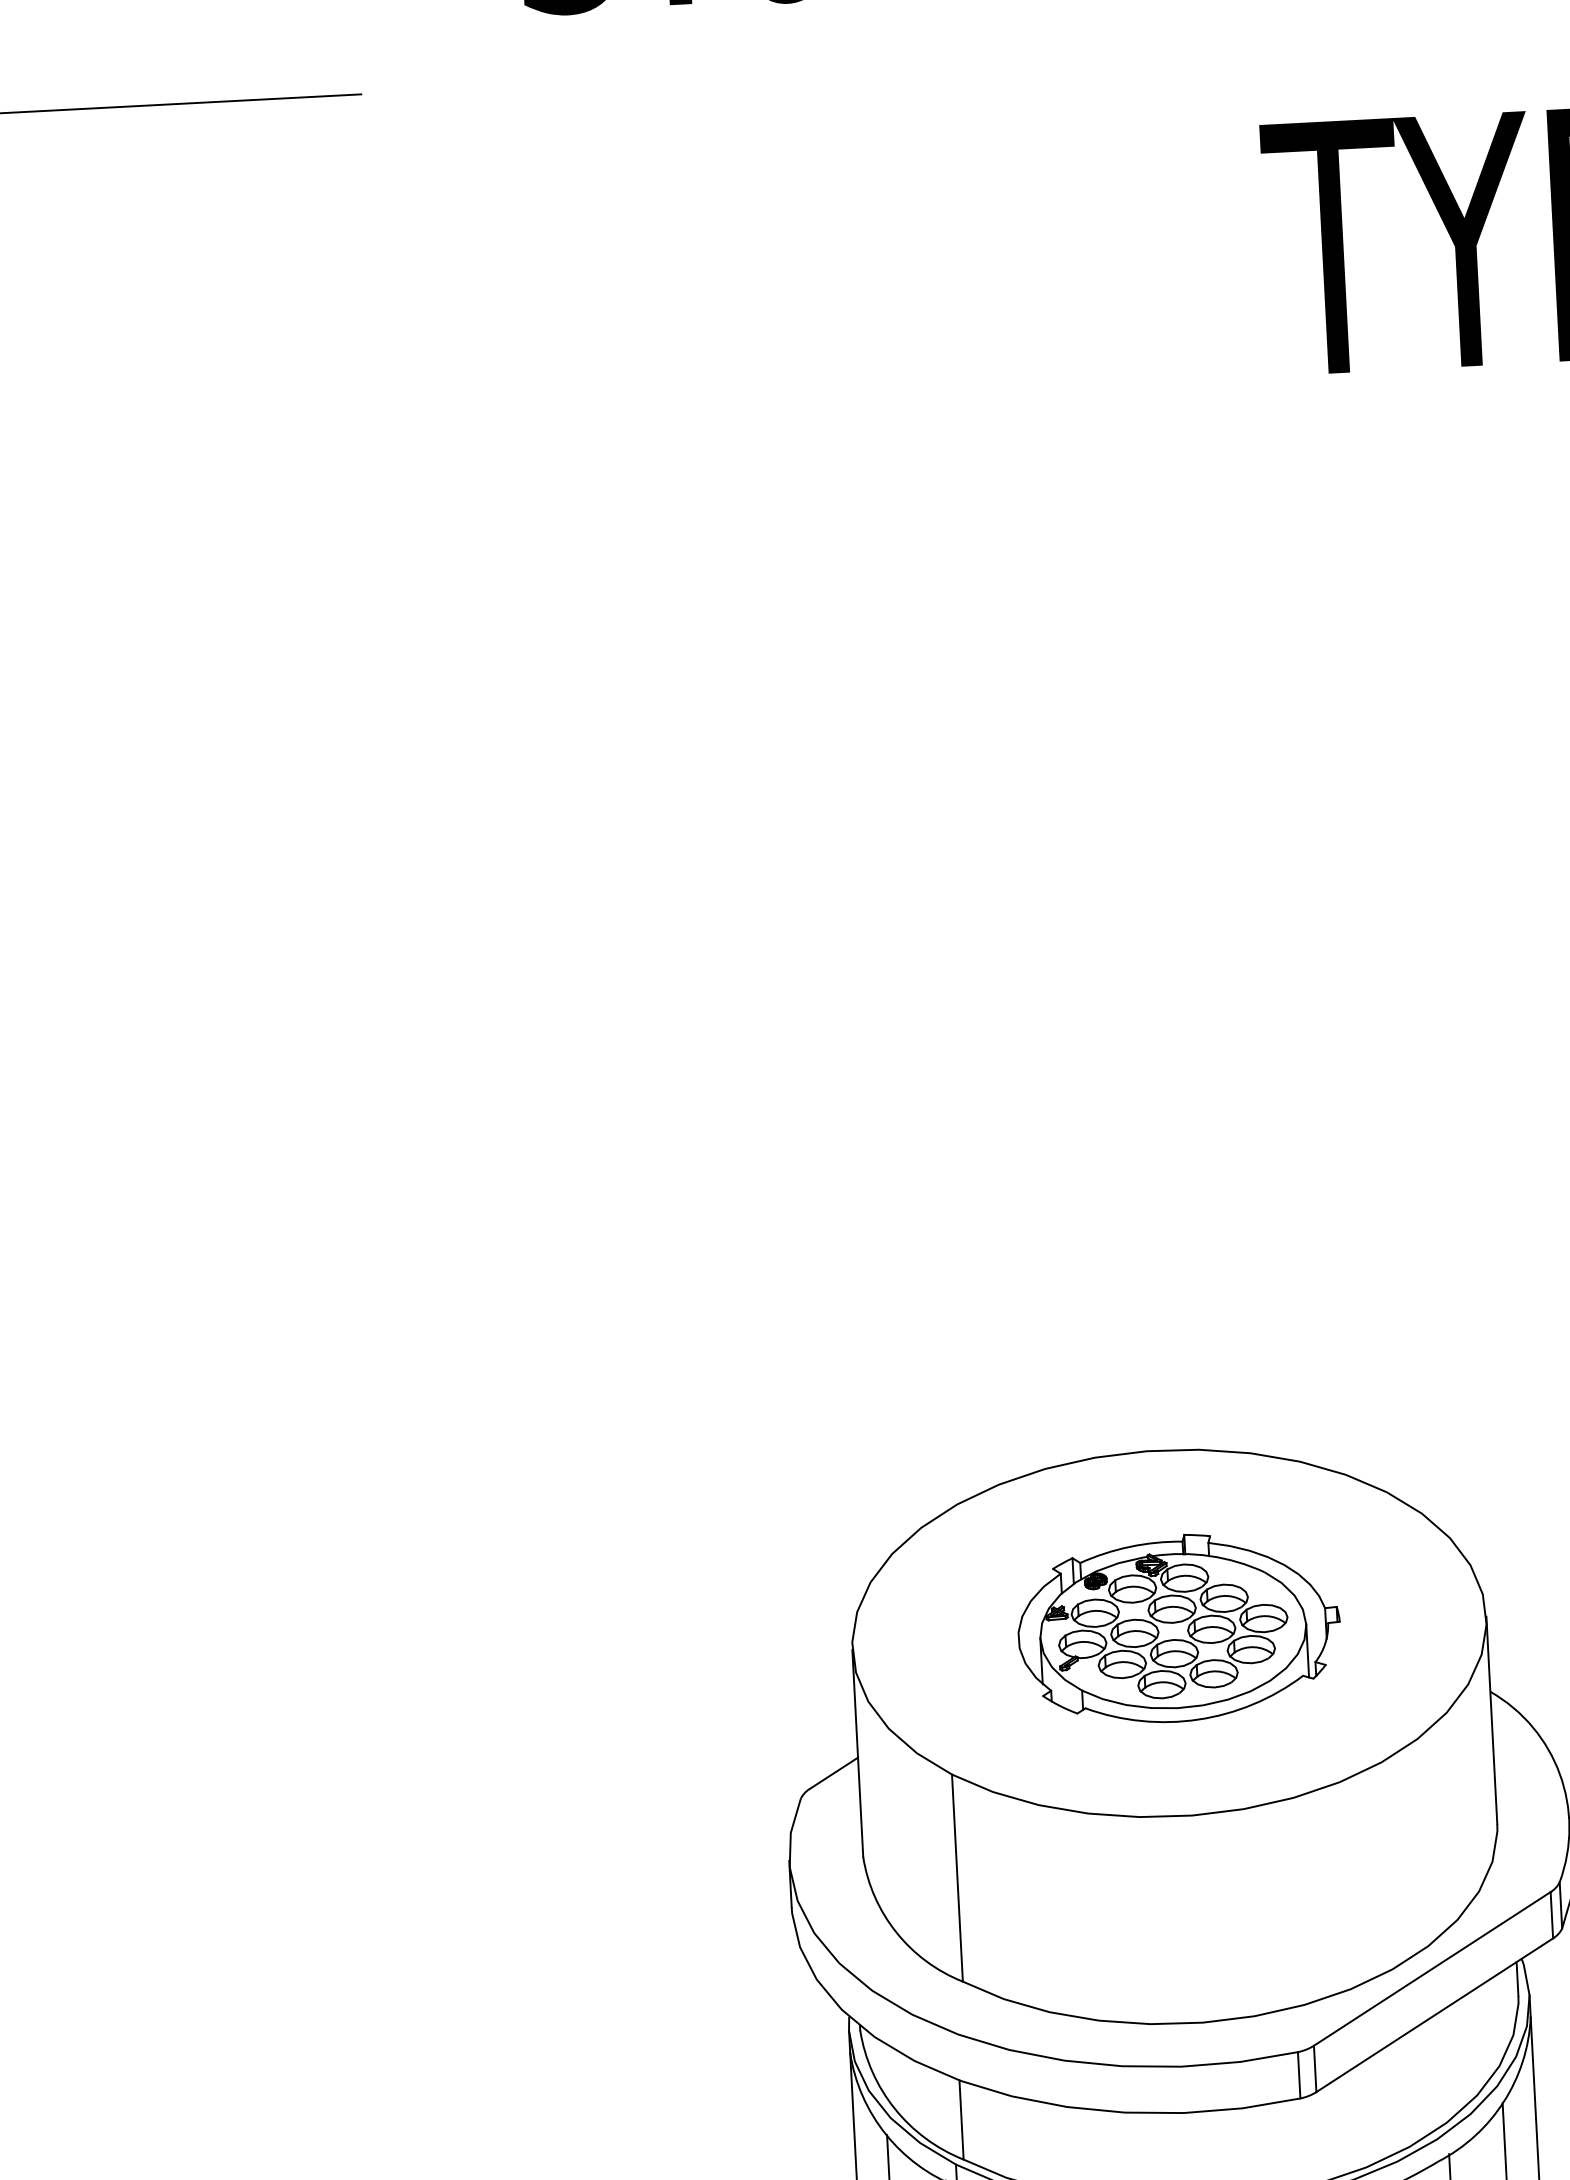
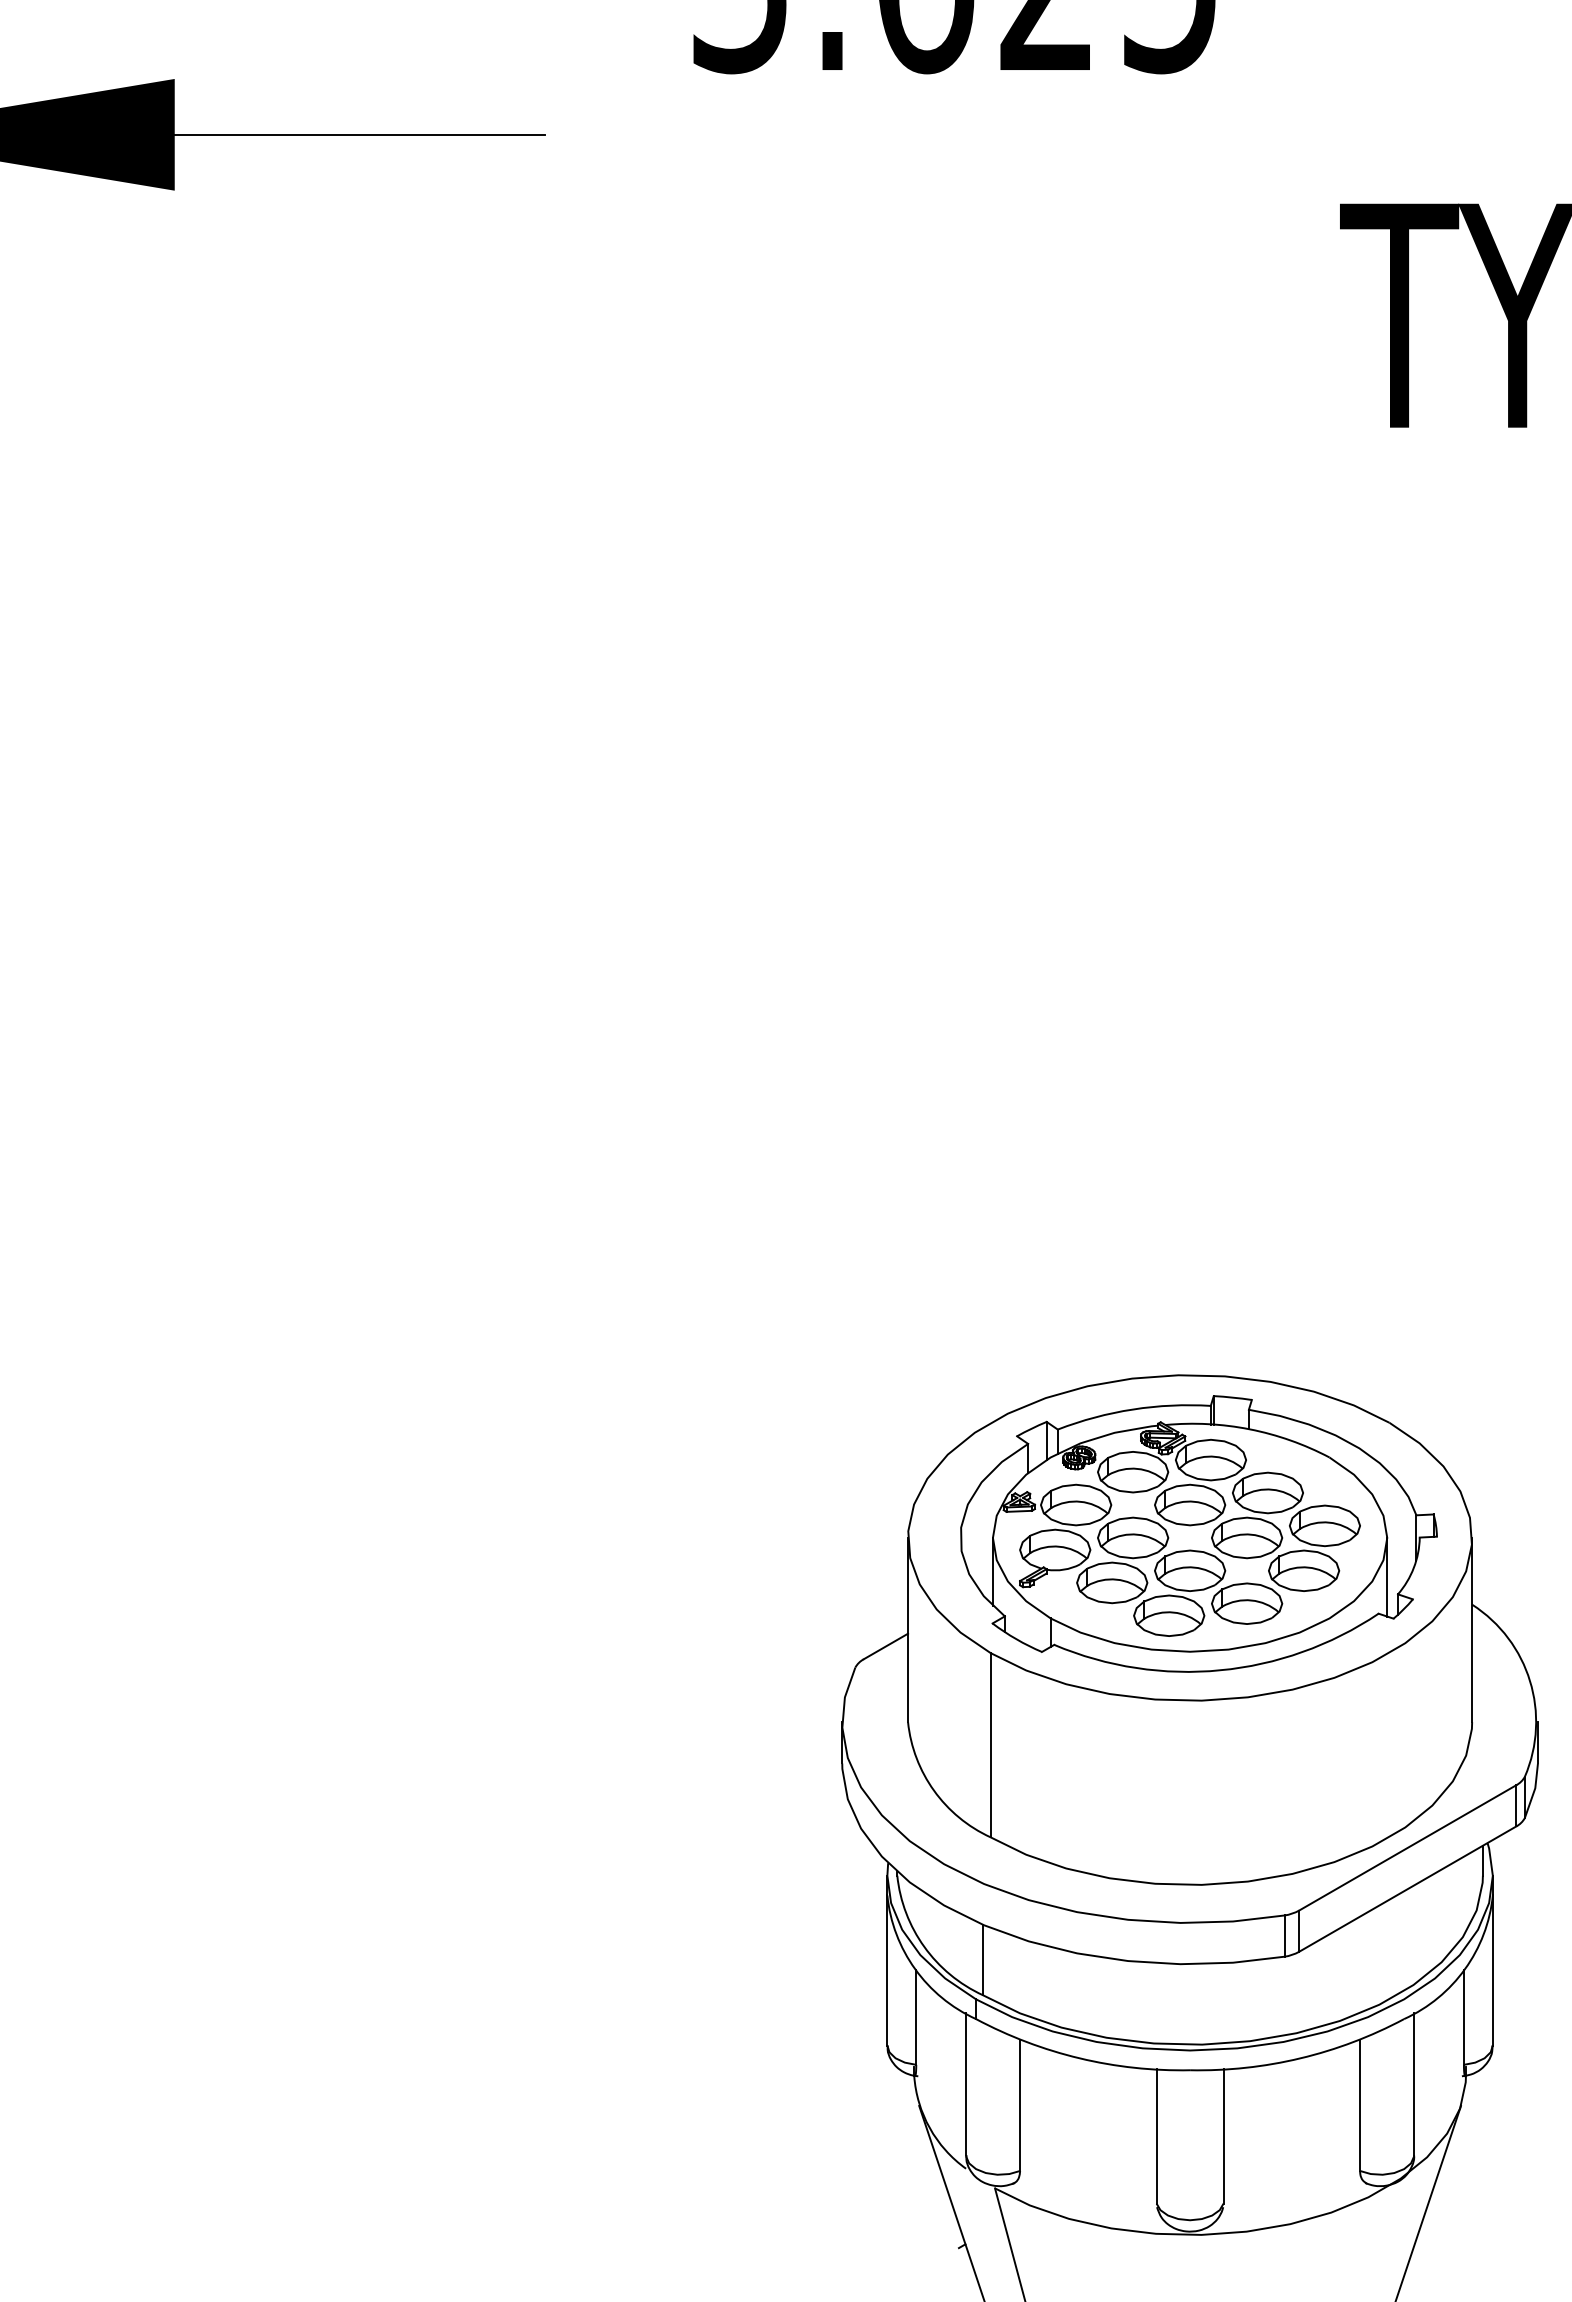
part: (1178, 1627) -> (1198, 1533), size x1.67

